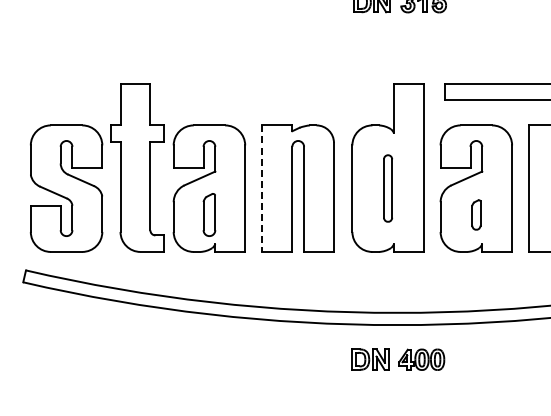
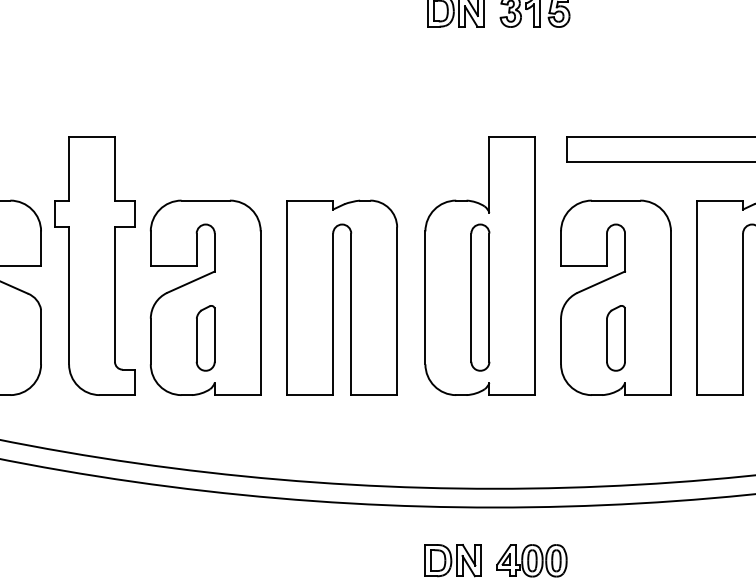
part: (387, 188) -> (479, 297), size x1.43
line: (262, 189) -> (287, 299), dashed -> solid
part: (476, 214) -> (616, 337), size x1.43

